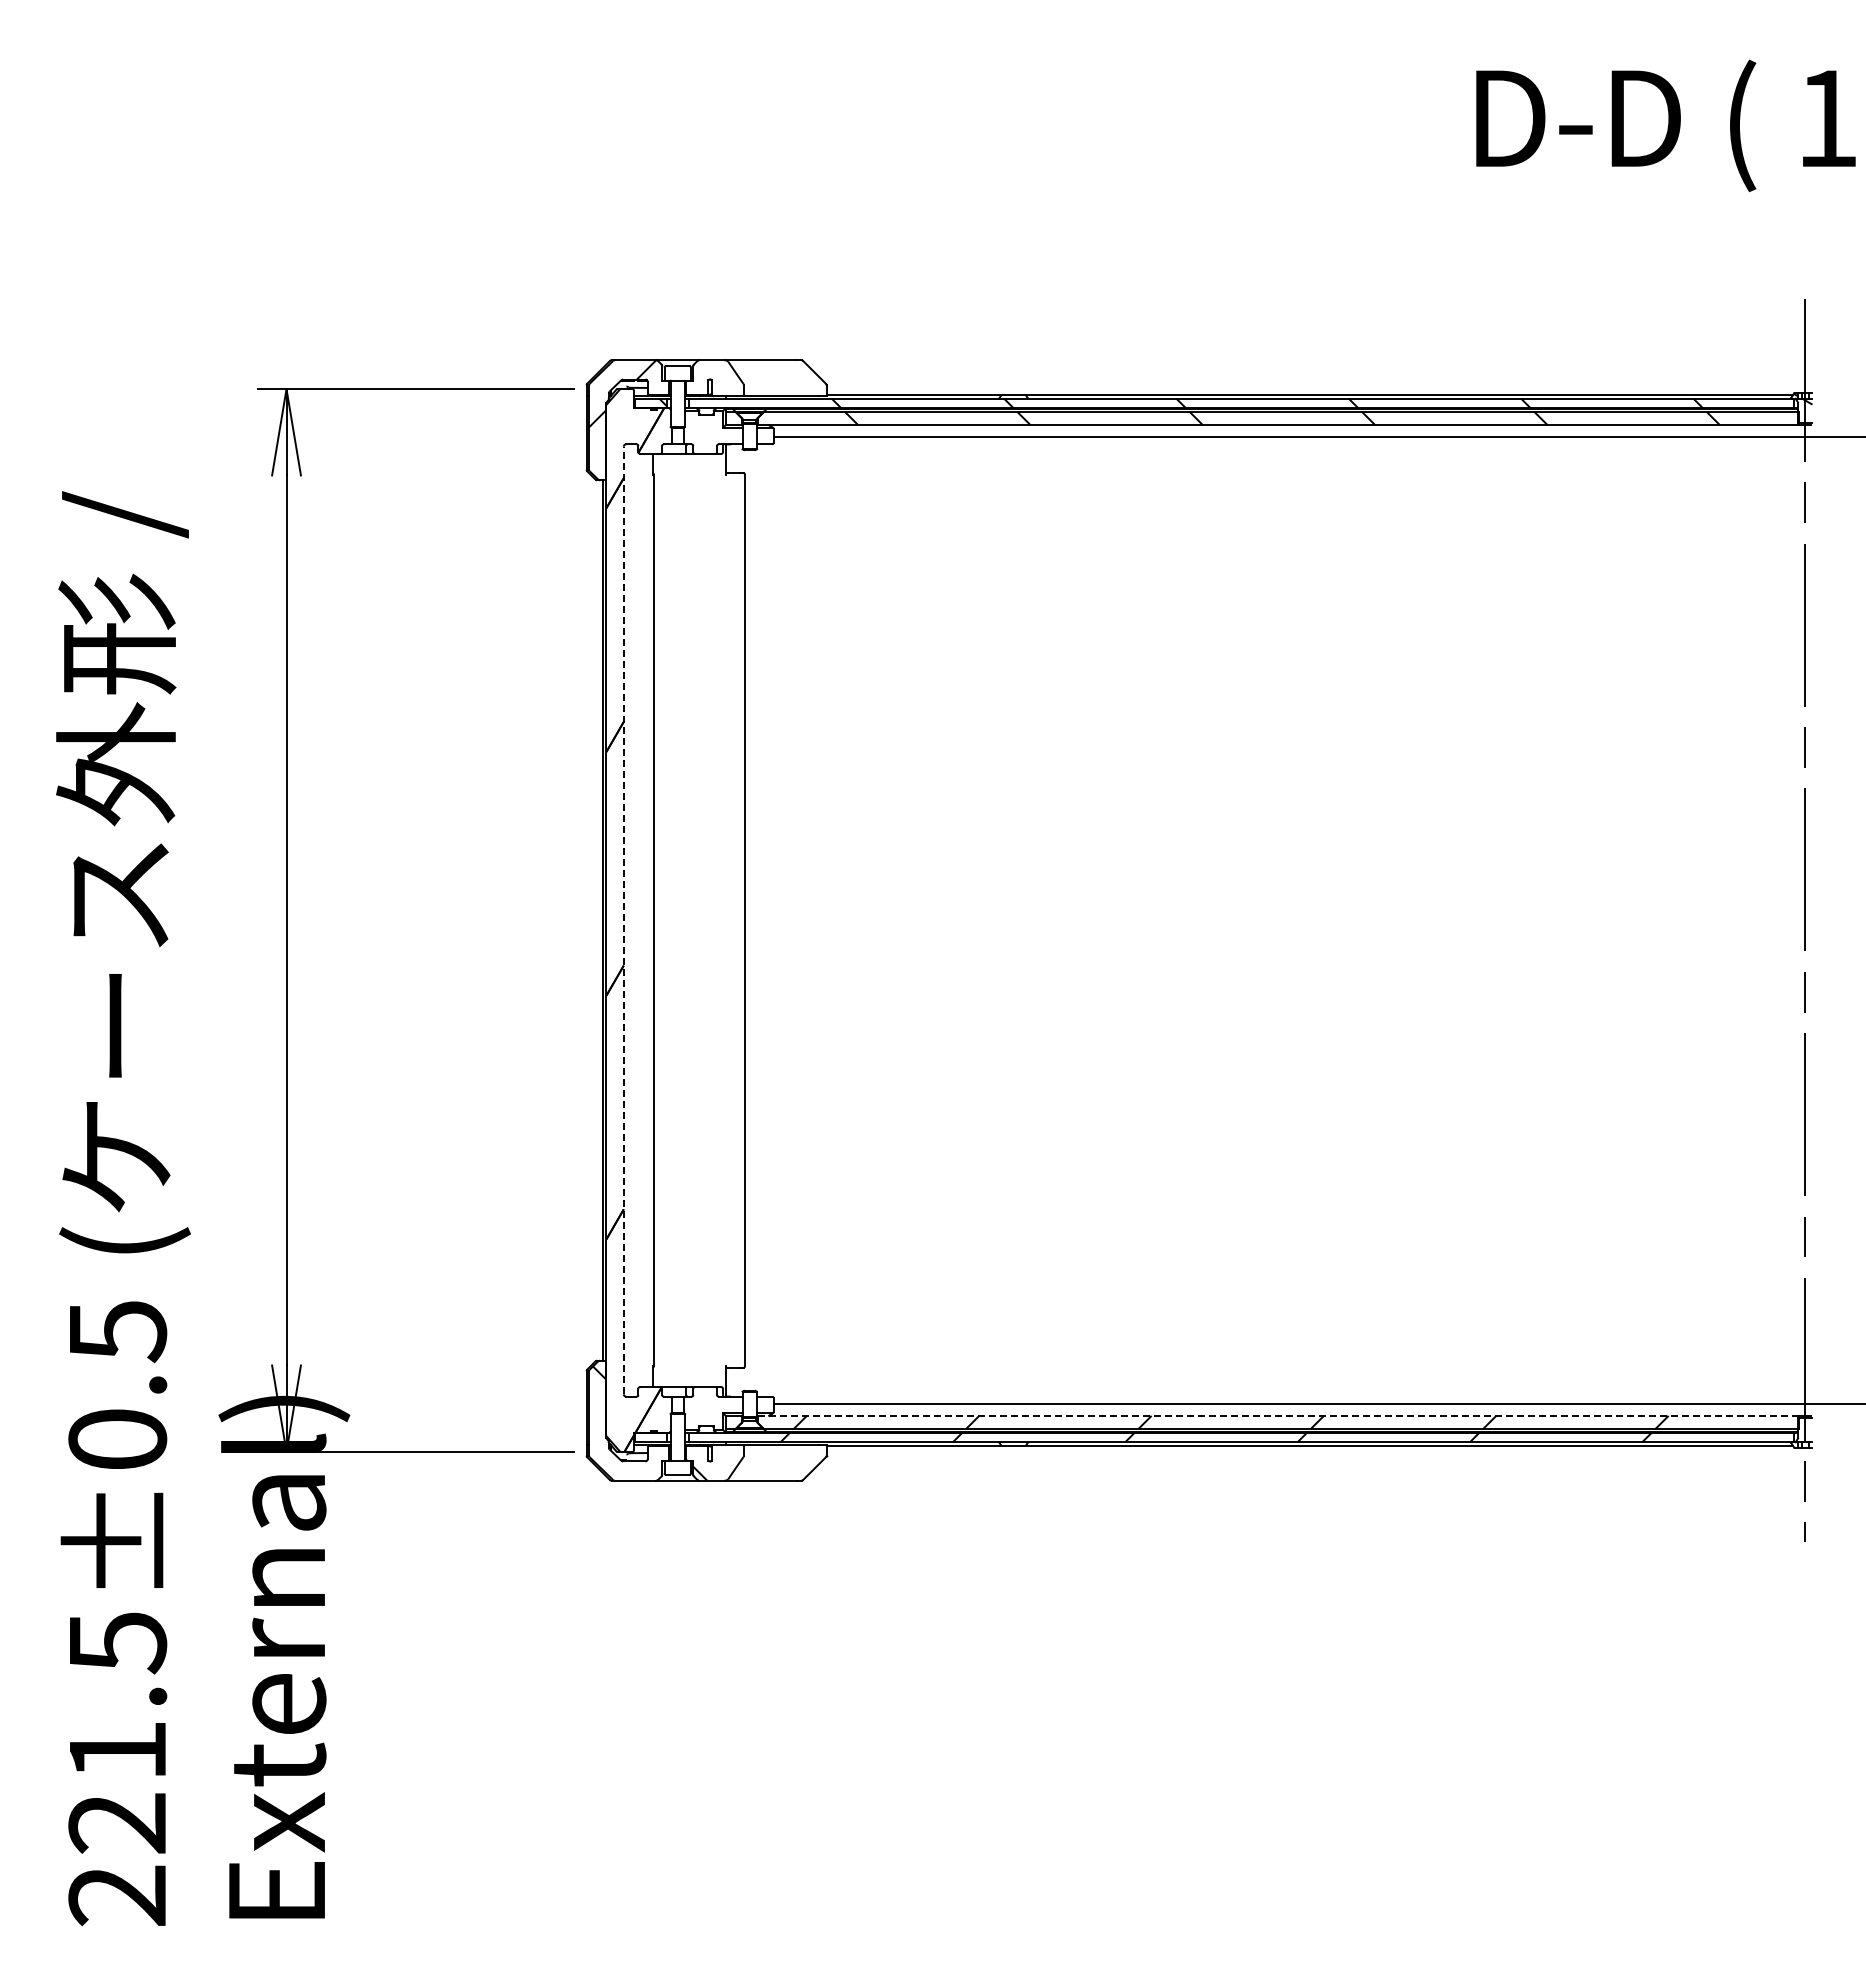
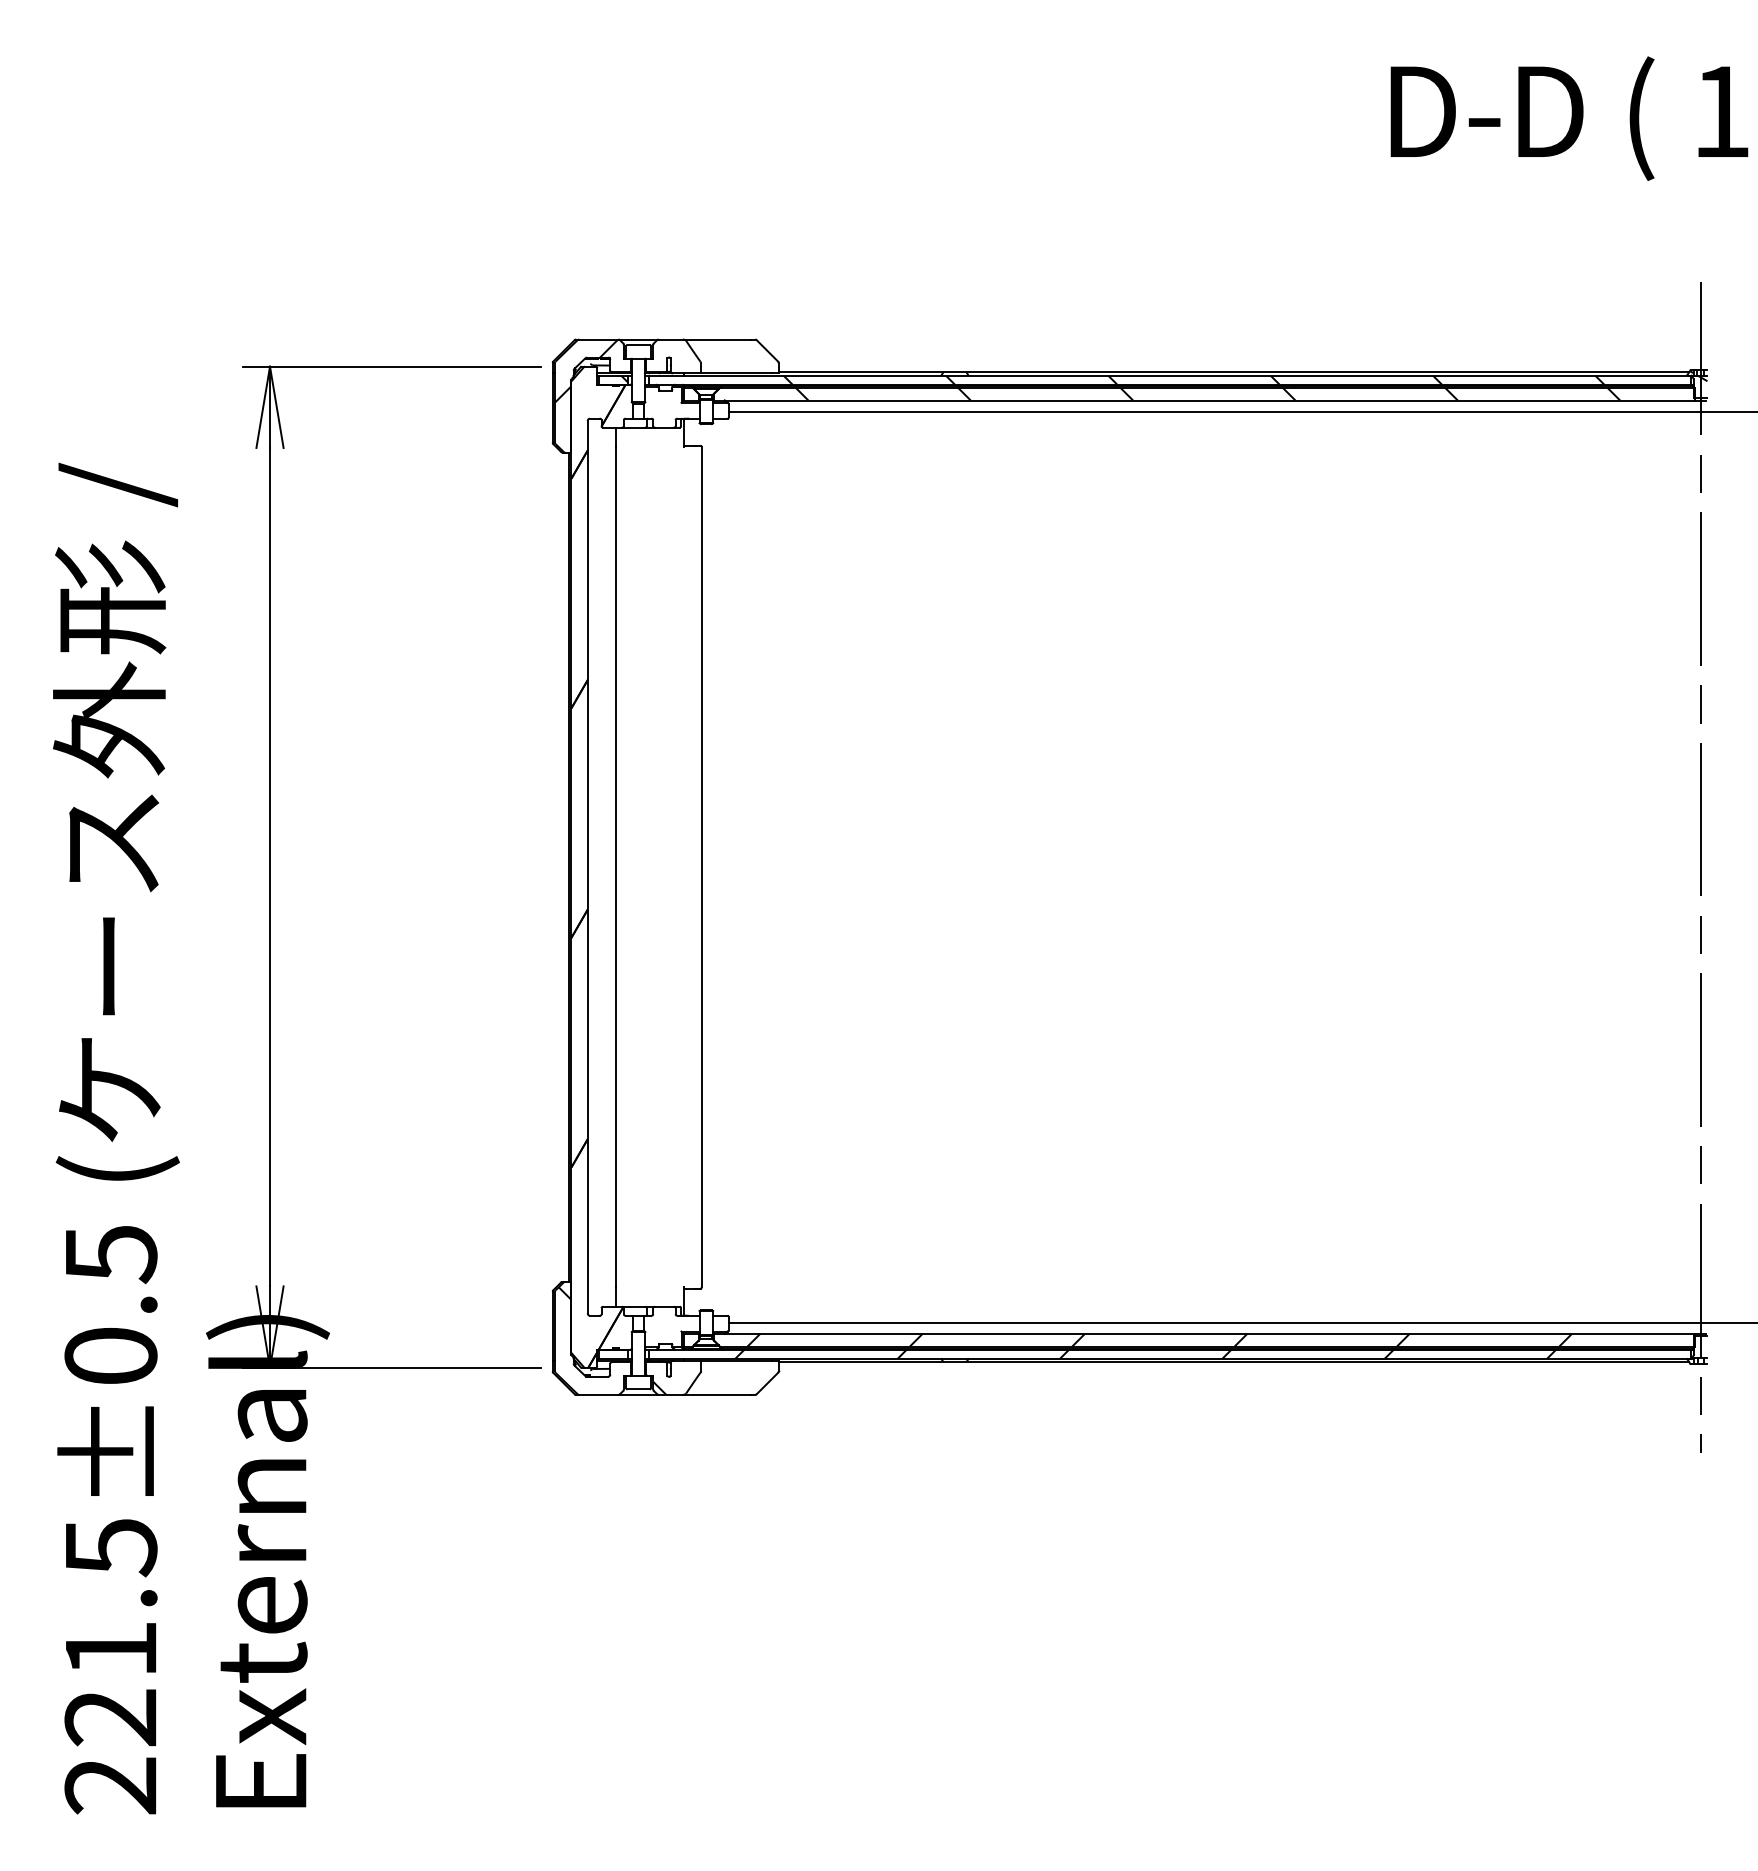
line: (623, 920) -> (587, 867), dashed -> solid
line: (1278, 1415) -> (1204, 1333), dashed -> solid

